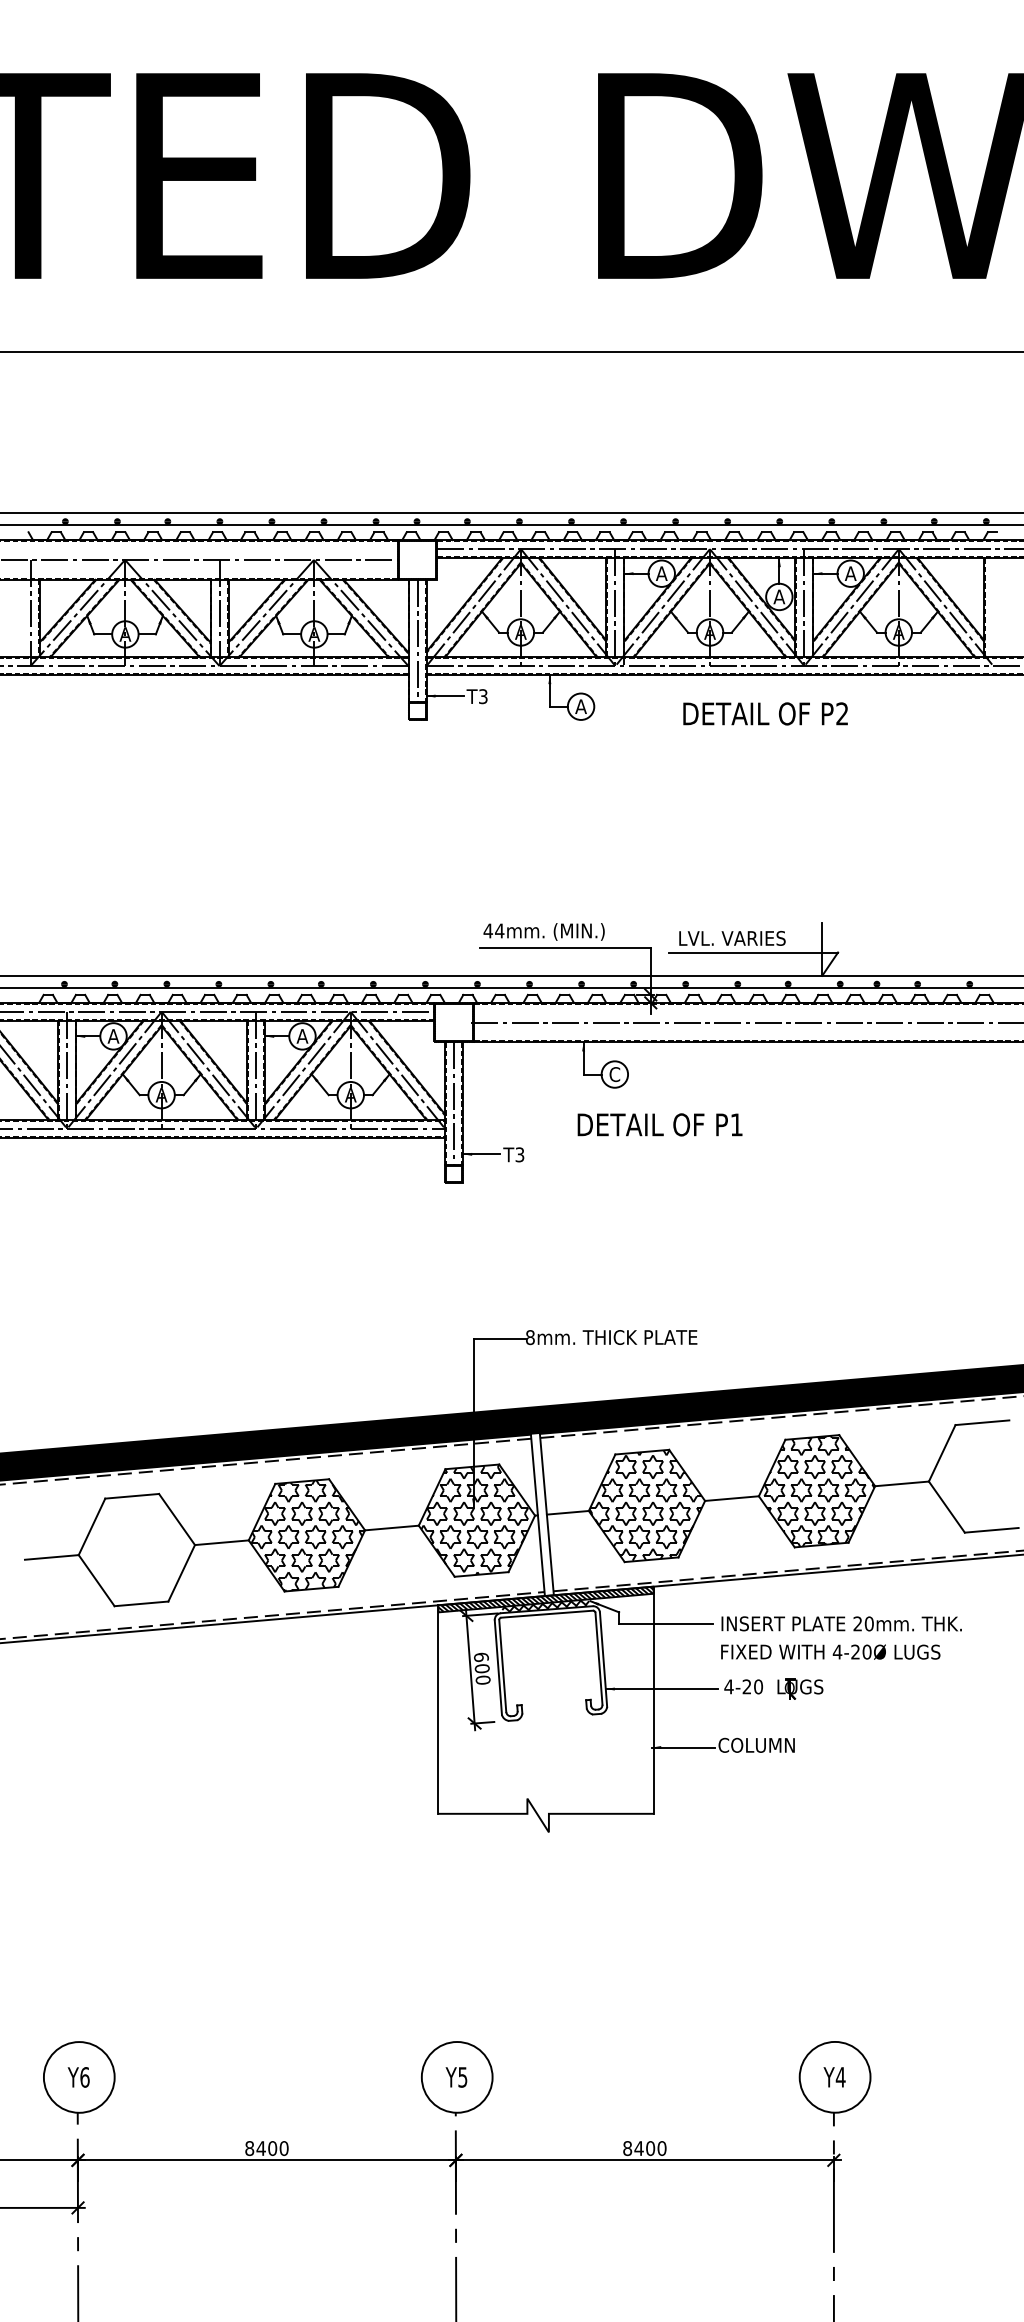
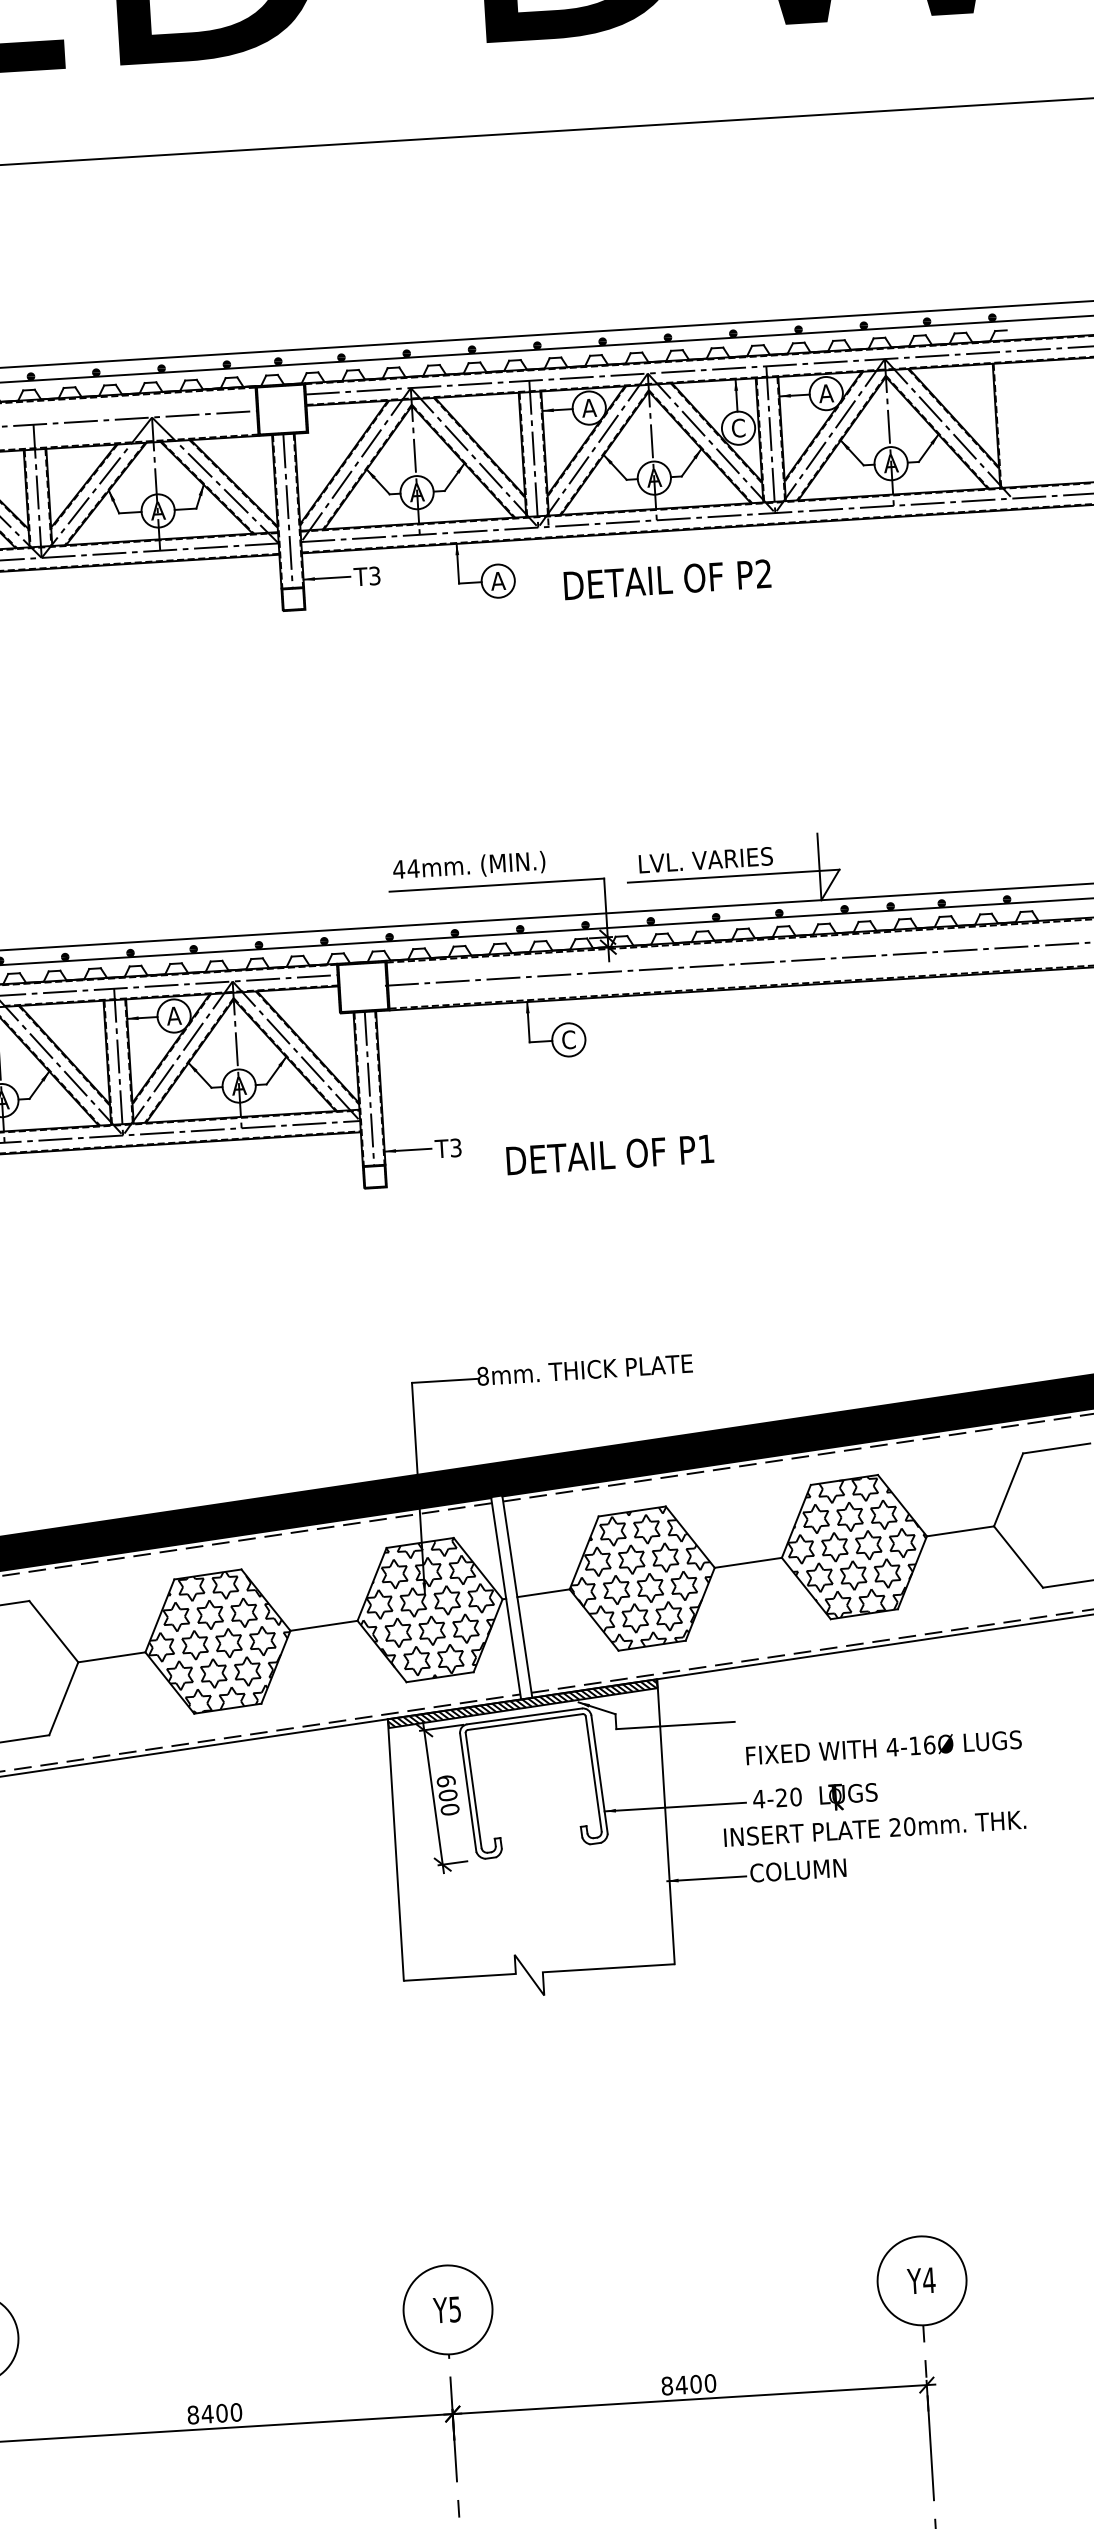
text: (779, 596) -> (738, 427), A -> C
text: (765, 713) -> (667, 579), moved
text: (659, 1124) -> (609, 1154), moved
hatch: (545, 1606) -> (522, 1712), removed
text: (841, 1623) -> (874, 1828), moved
text: (861, 1651) -> (922, 1744), 4-20Ø -> 4-16Ø

